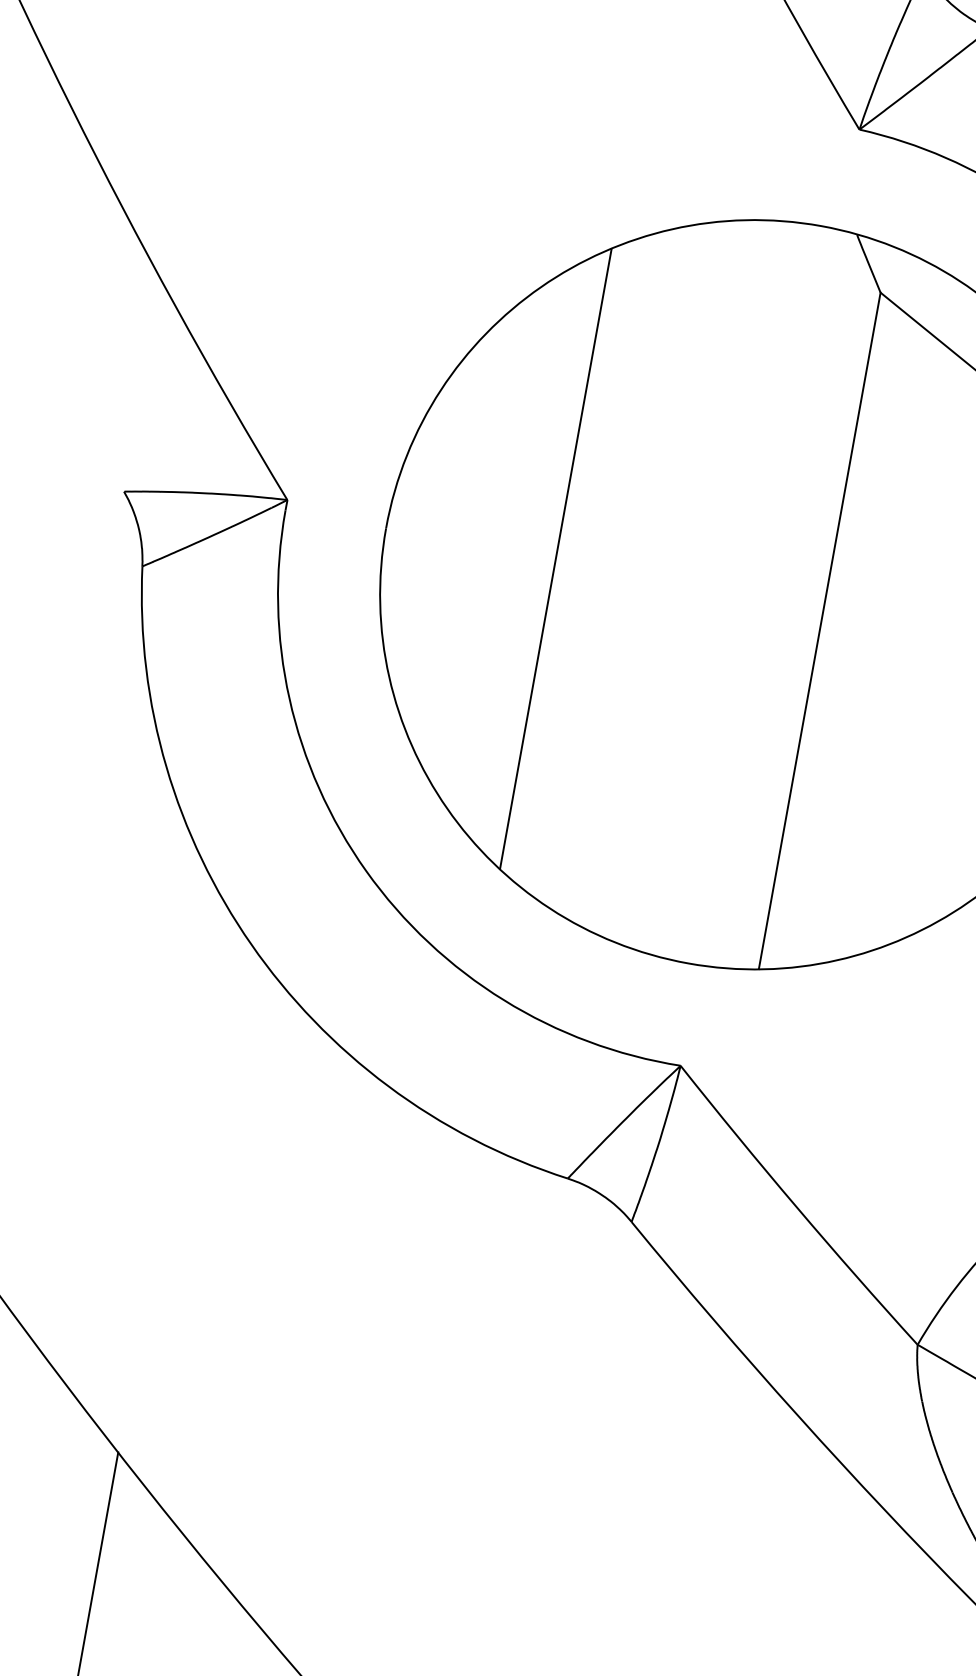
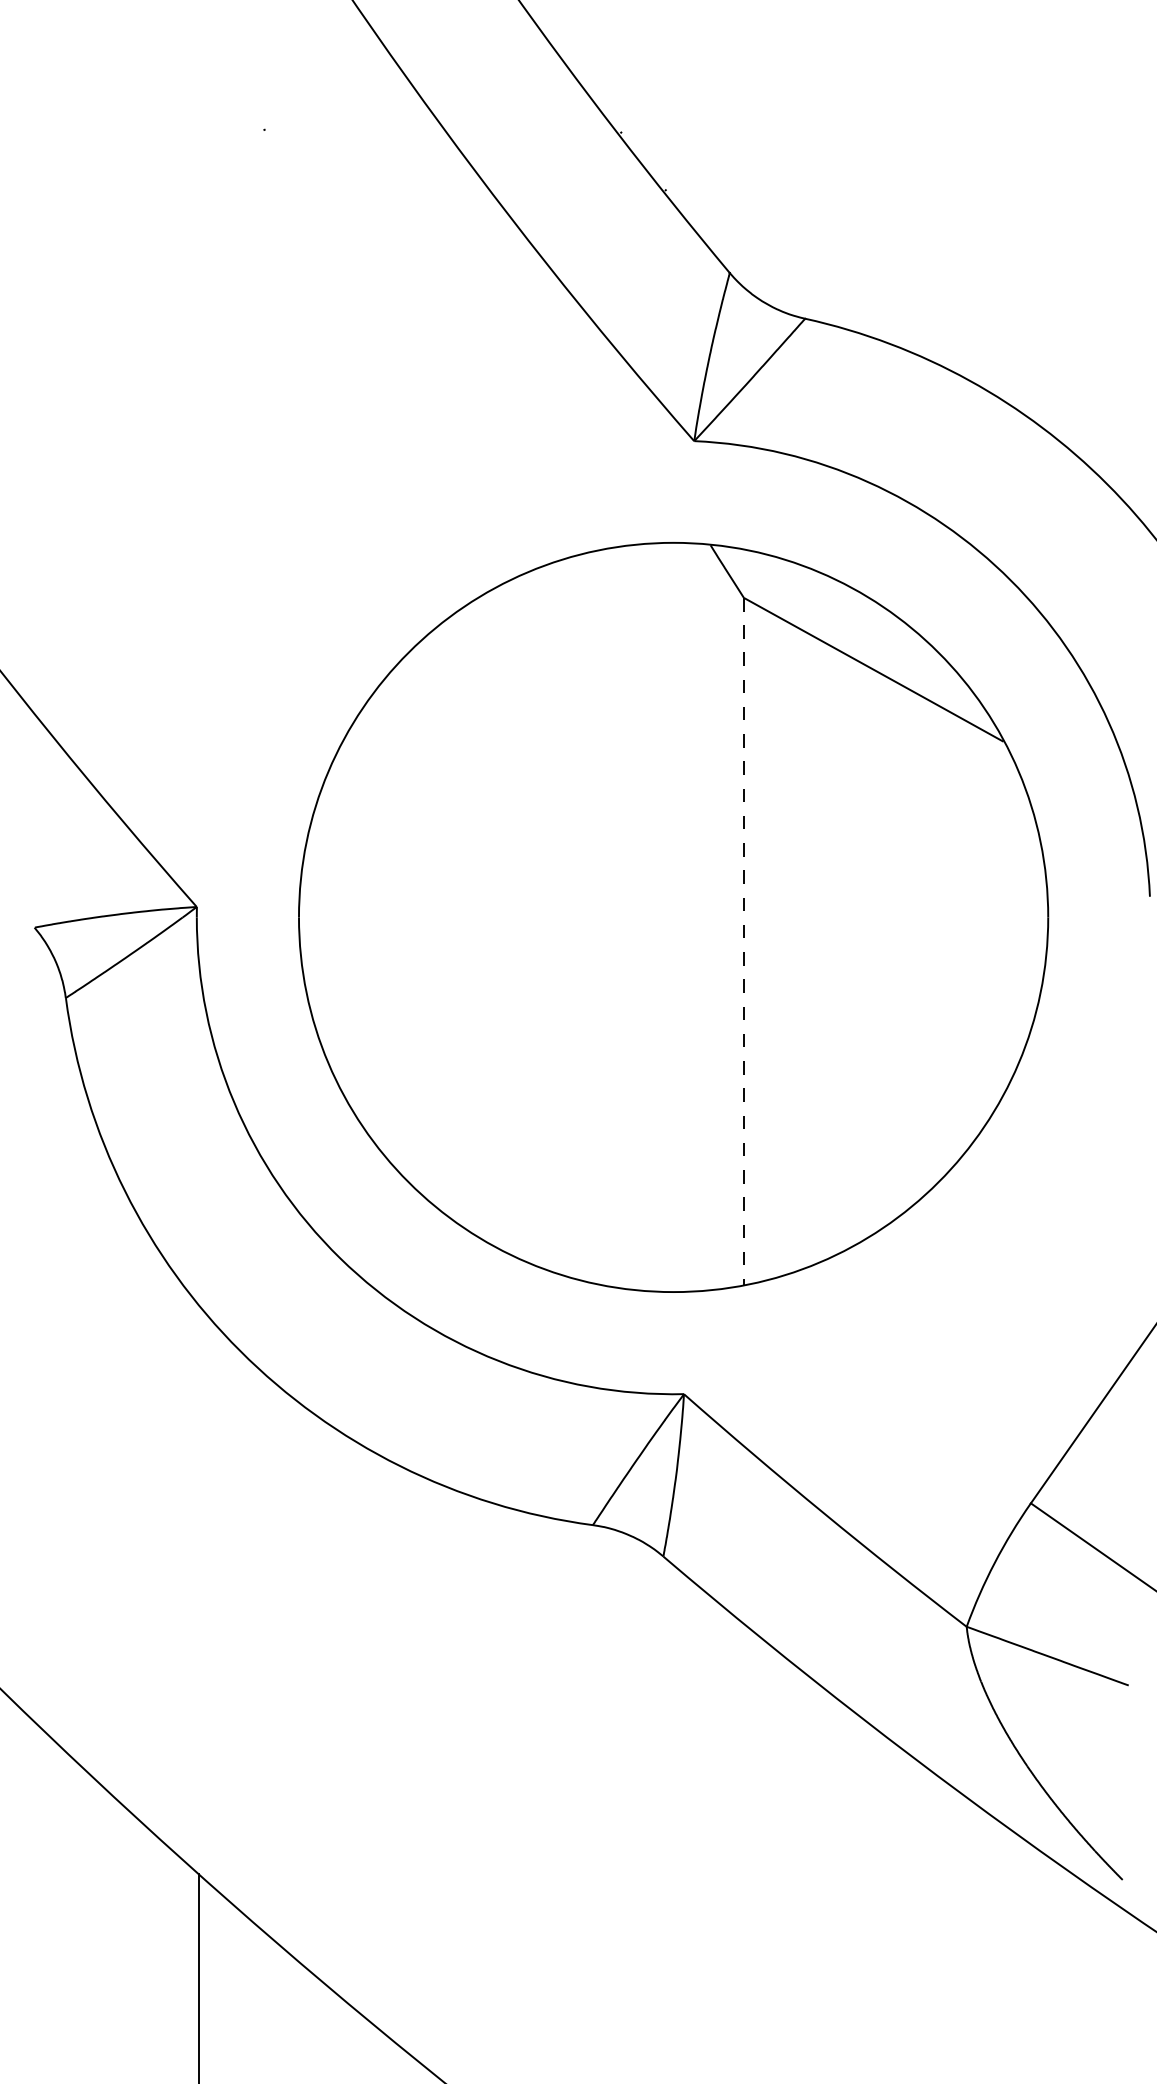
line: (555, 559) -> (471, 917), removed
line: (819, 630) -> (743, 941), solid -> dashed

